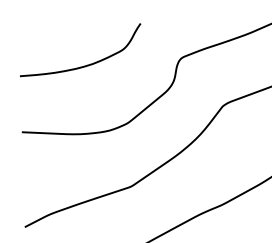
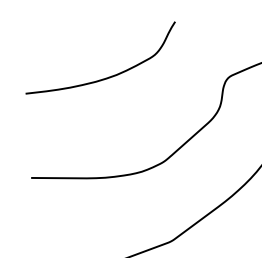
curve: (84, 65) -> (106, 77), moved

